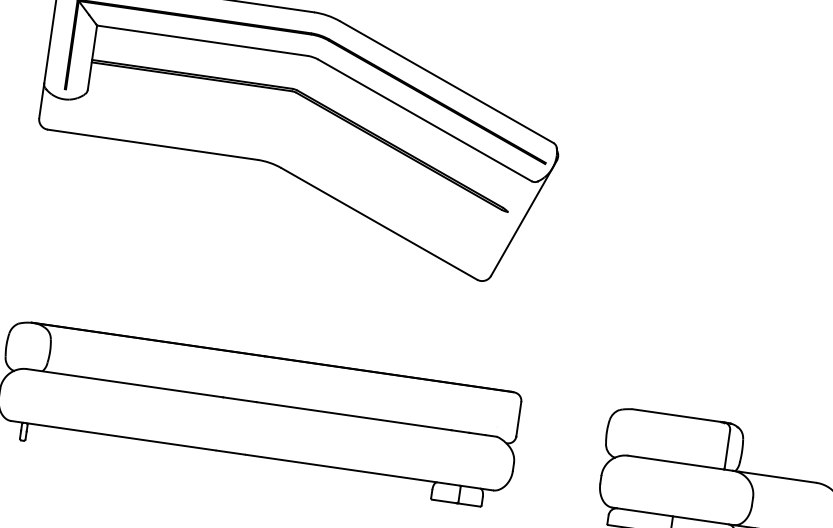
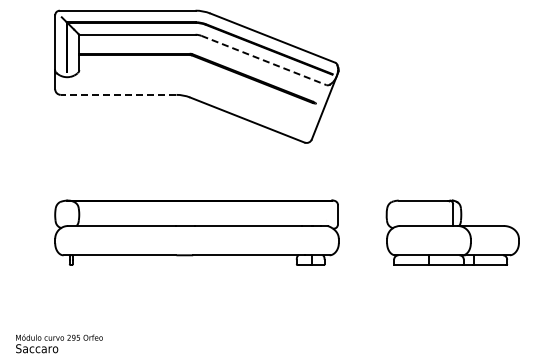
line: (425, 120) -> (264, 60), solid -> dashed
line: (152, 144) -> (118, 94), solid -> dashed

